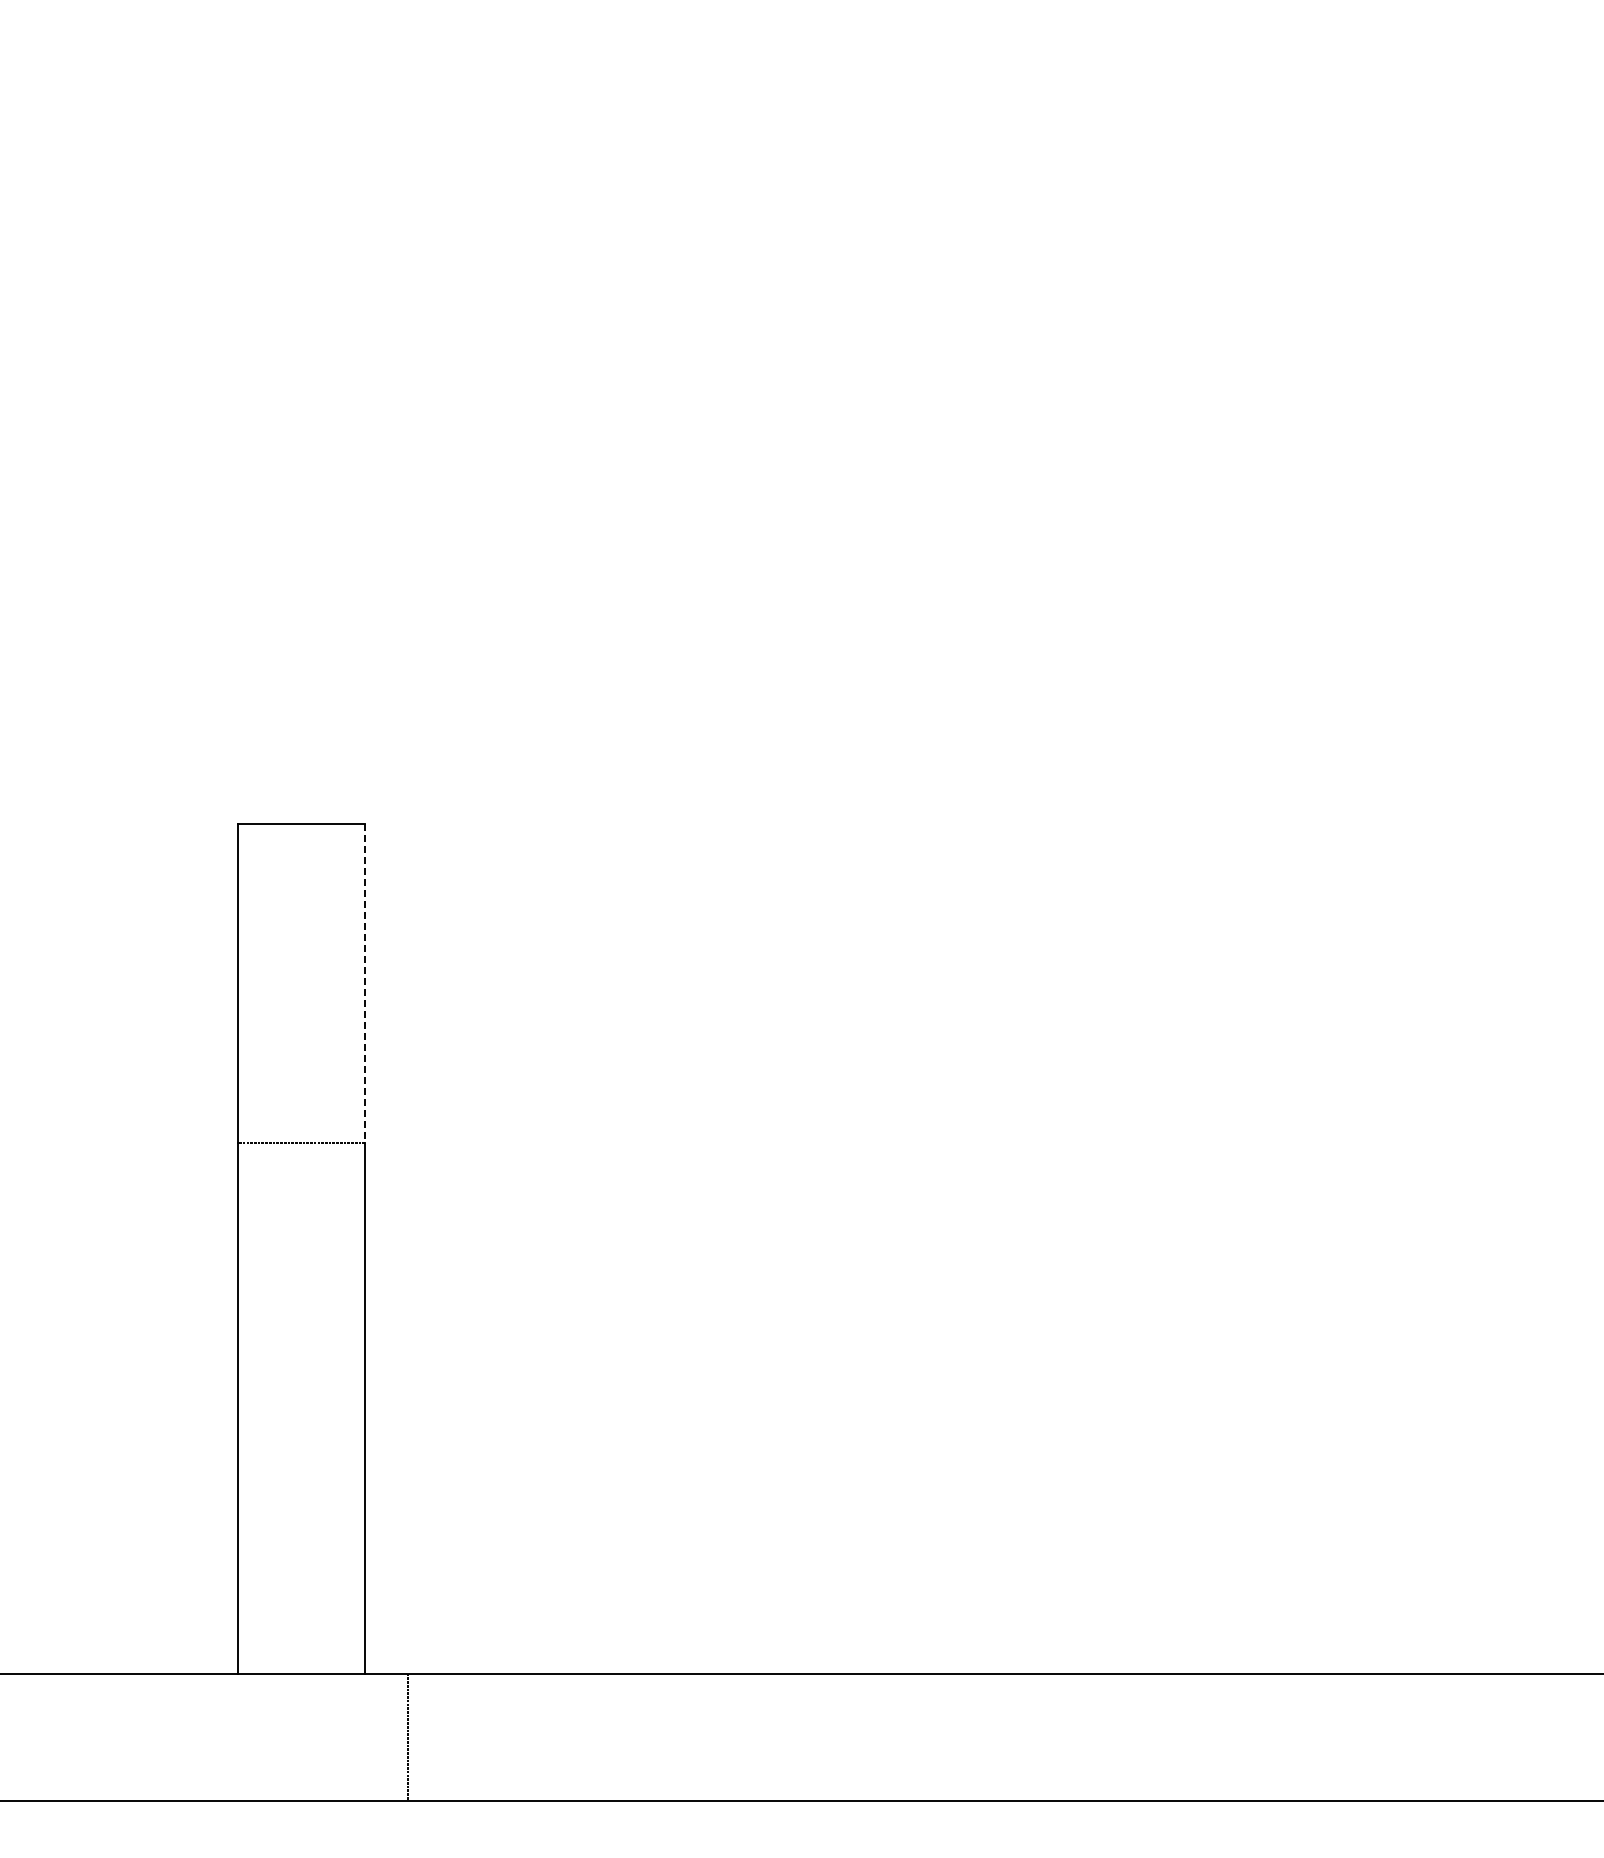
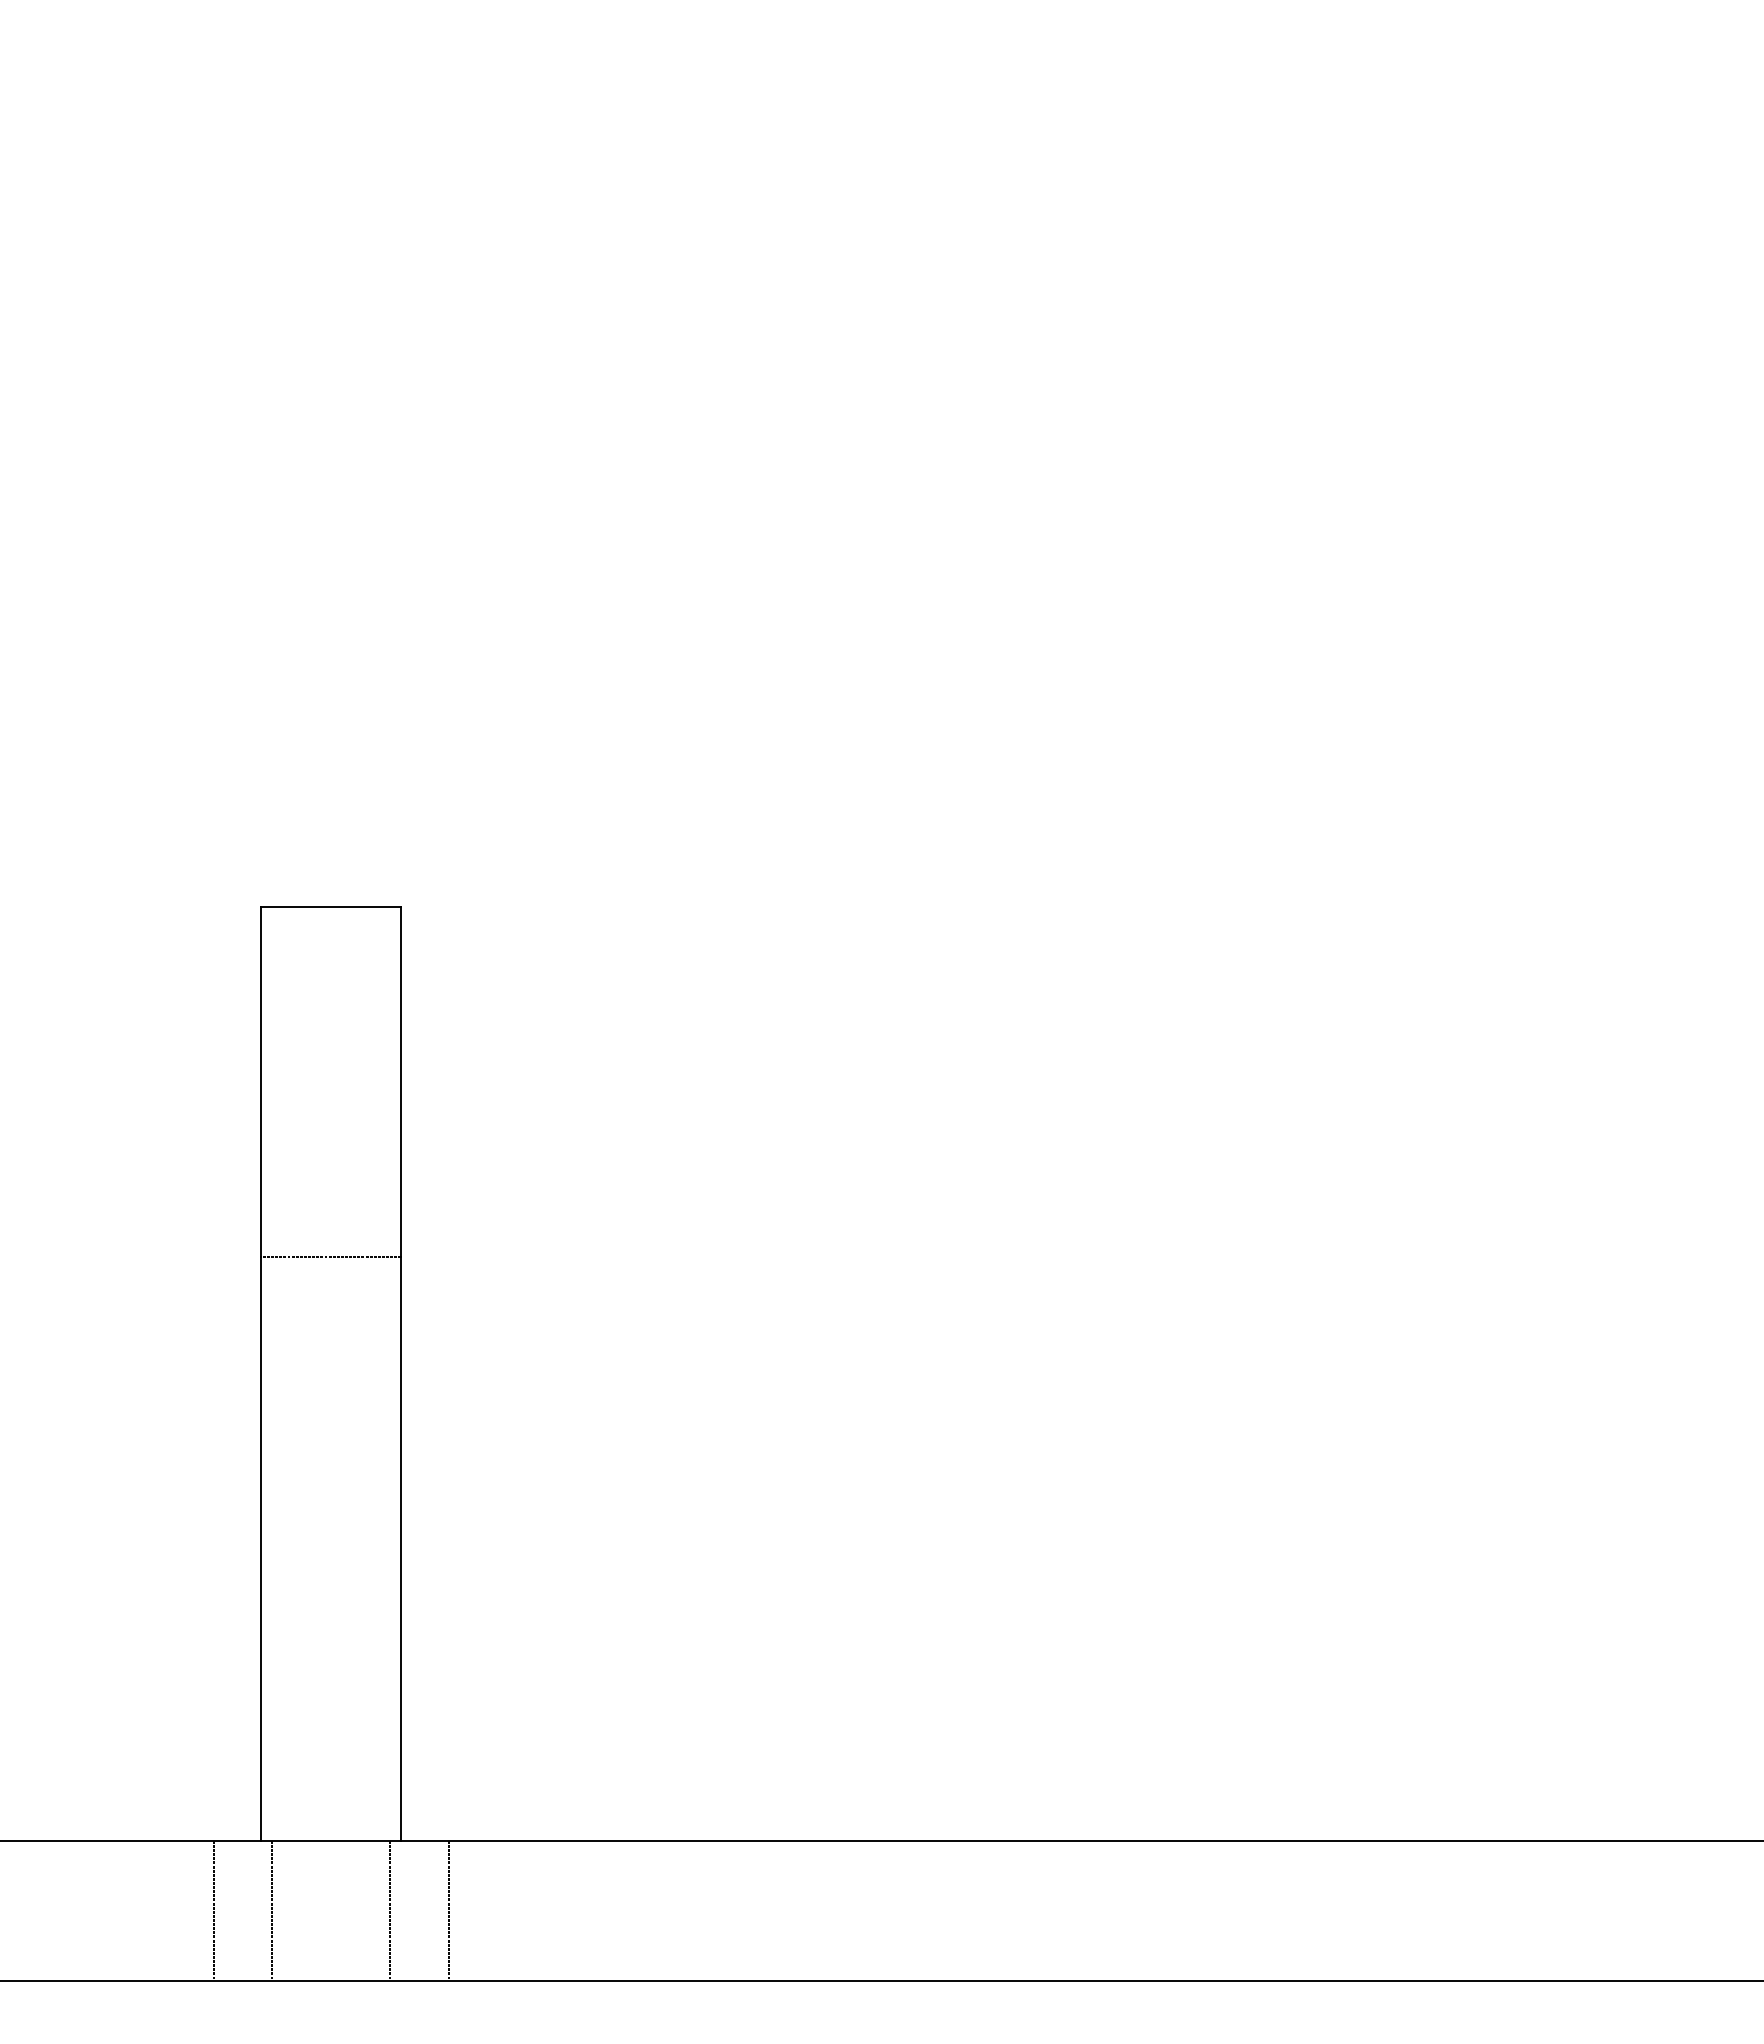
line: (365, 984) -> (401, 1083), dashed -> solid
line: (194, 1736) -> (213, 1910), added
line: (247, 1736) -> (272, 1910), added
line: (355, 1736) -> (390, 1910), added

